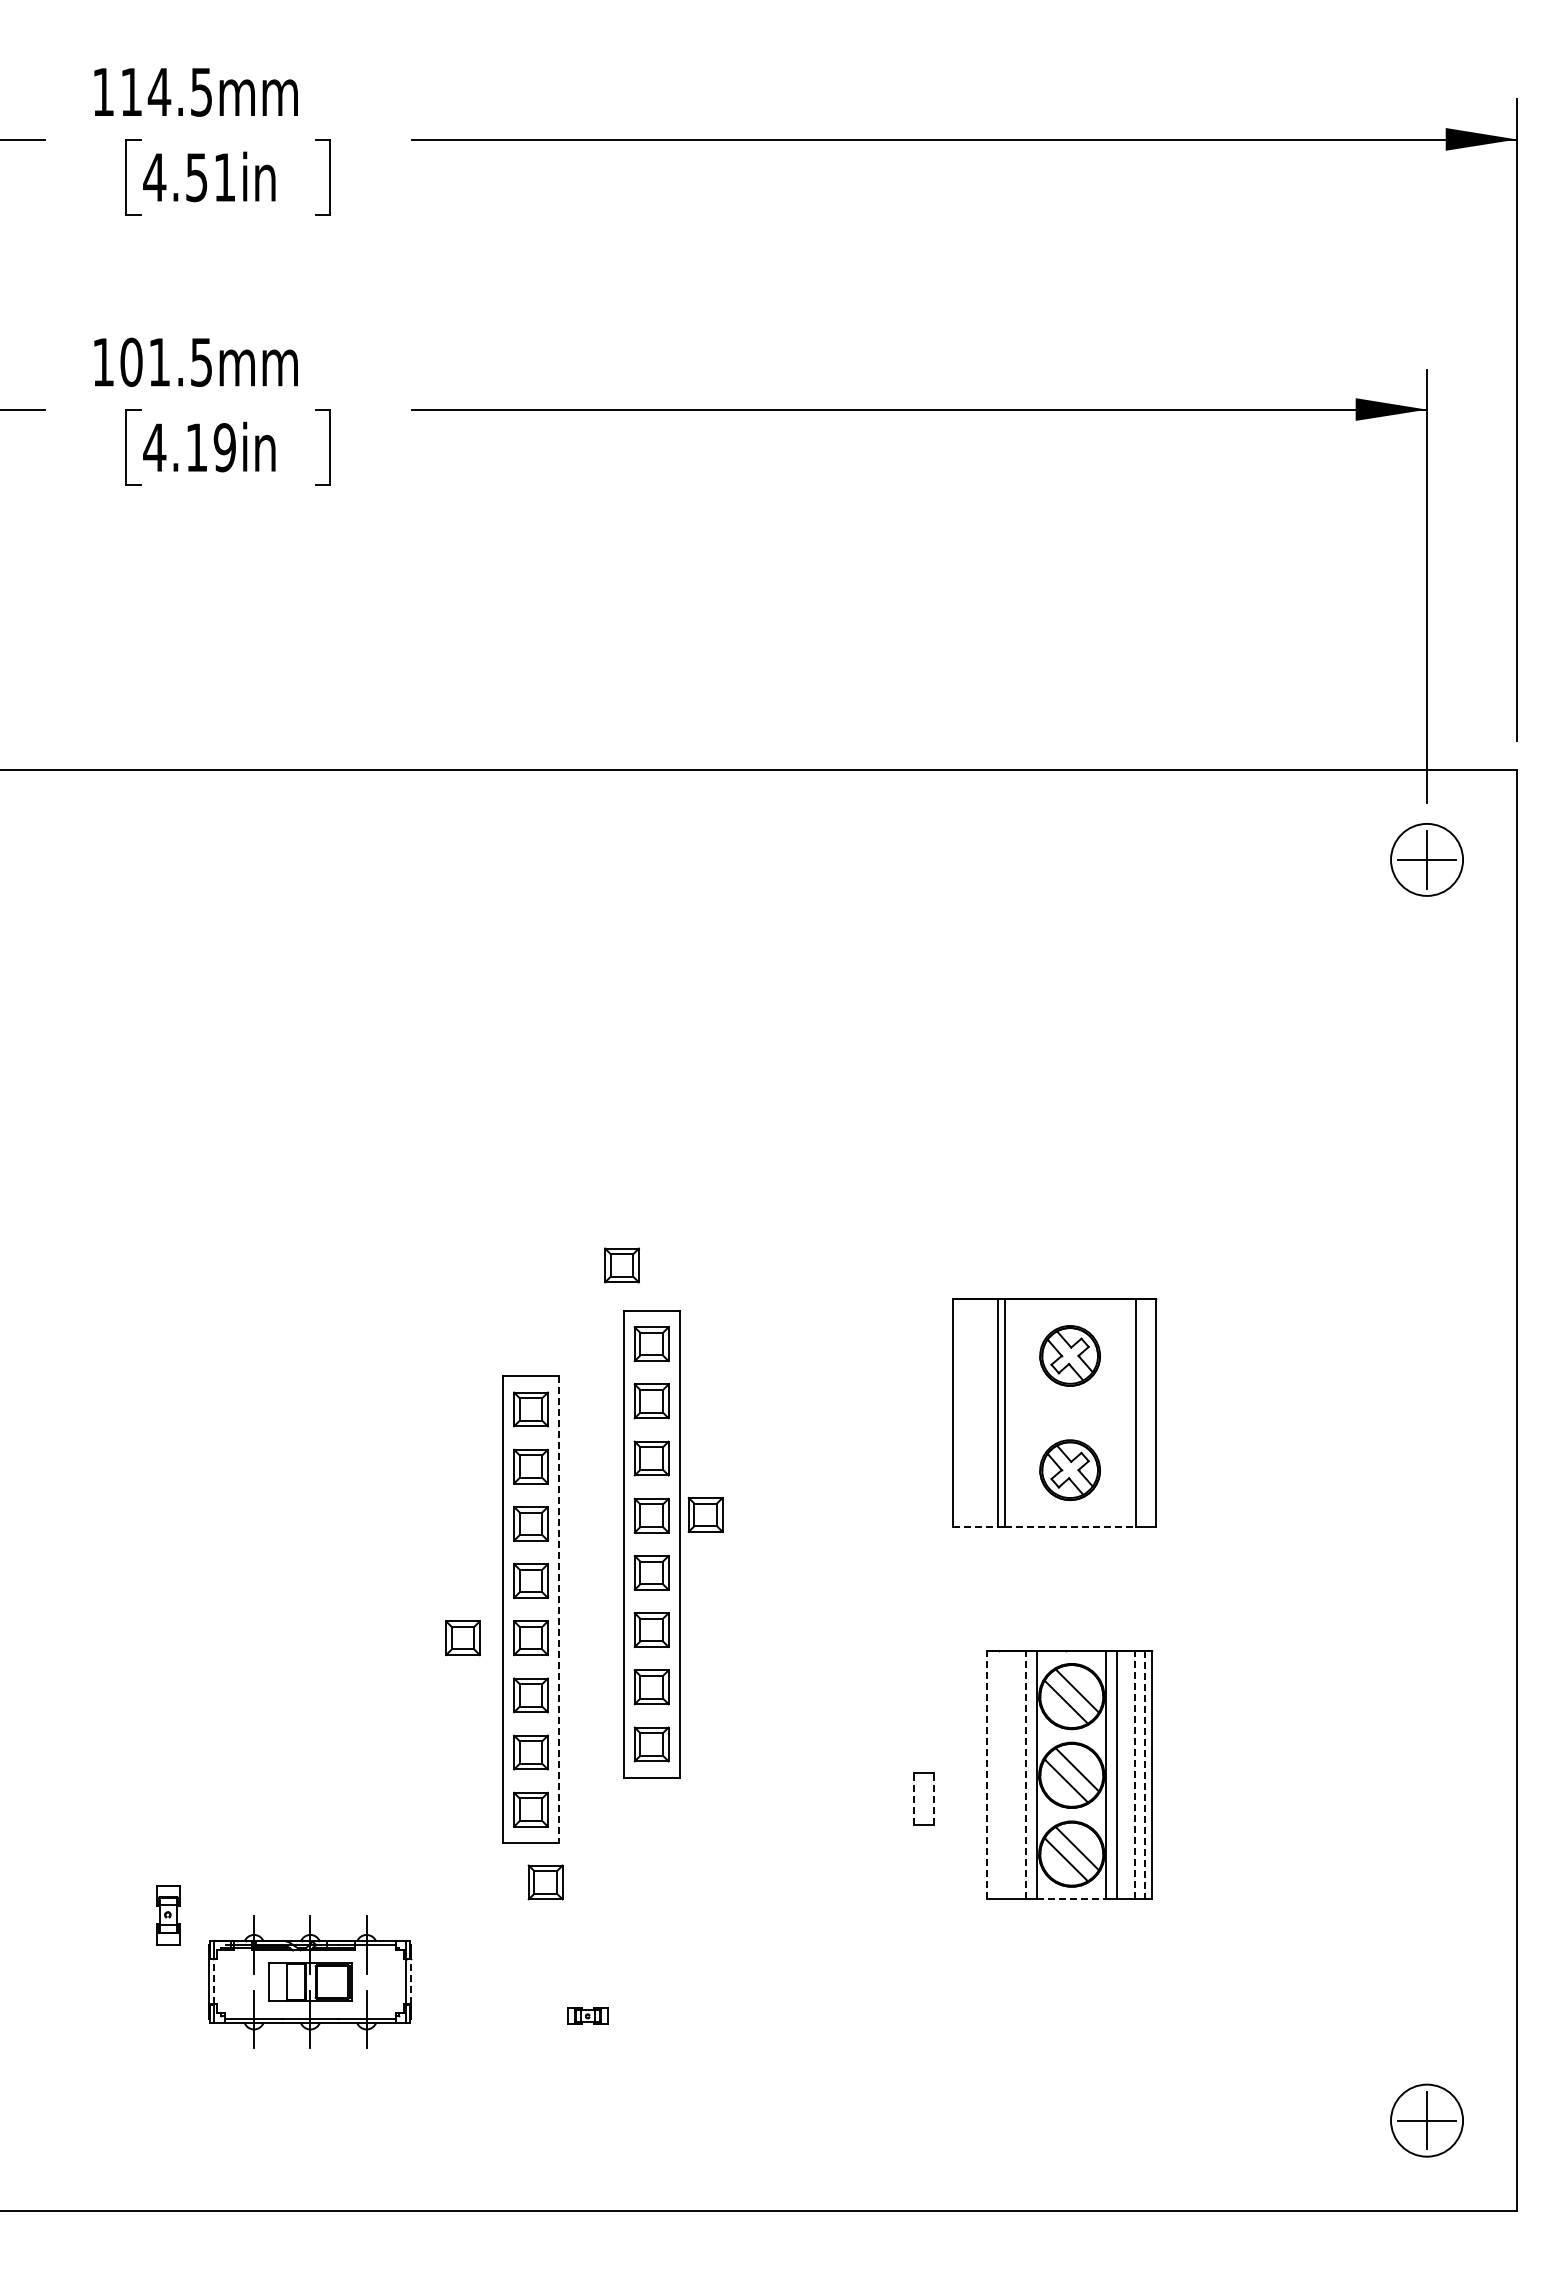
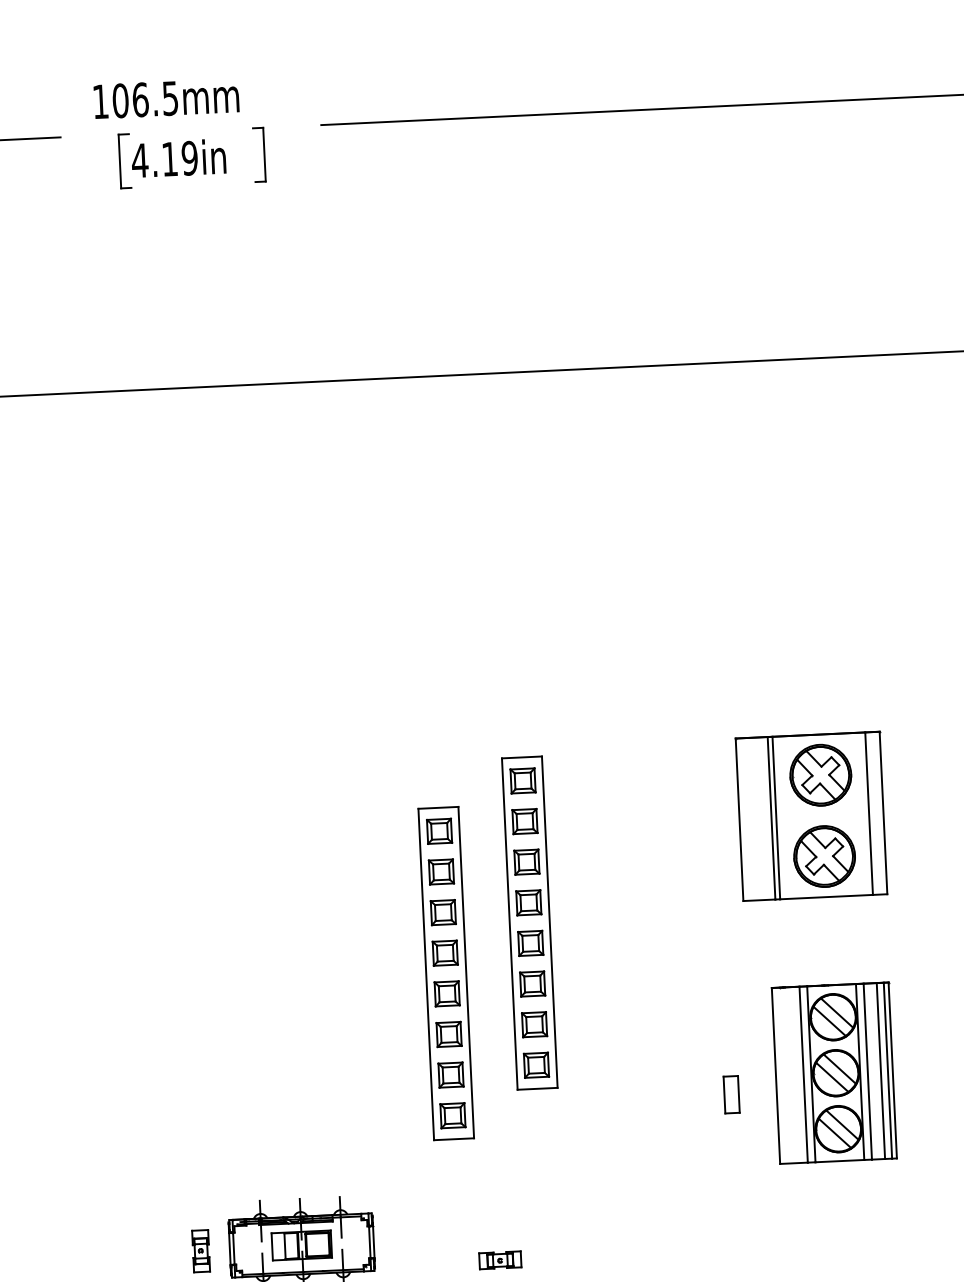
text: (159, 361) -> (140, 99), 101.5mm -> 106.5mm
part: (621, 1265) -> (499, 726), removed
part: (1069, 1355) -> (820, 774), size x1.43
part: (1069, 1469) -> (824, 855), size x1.43
part: (705, 1514) -> (567, 900), removed
line: (975, 1527) -> (759, 900), dashed -> solid
line: (1070, 1527) -> (826, 897), dashed -> solid
line: (559, 1610) -> (466, 973), dashed -> solid
part: (462, 1638) -> (398, 996), removed
line: (987, 1775) -> (776, 1076), dashed -> solid
line: (1026, 1775) -> (803, 1074), dashed -> solid
line: (1135, 1775) -> (881, 1071), dashed -> solid
line: (1144, 1775) -> (887, 1070), dashed -> solid
line: (913, 1798) -> (724, 1094), dashed -> solid
line: (934, 1798) -> (739, 1094), dashed -> solid
part: (545, 1882) -> (465, 1166), removed
line: (1071, 1899) -> (839, 1161), dashed -> solid
part: (168, 1915) -> (201, 1251), moved
line: (214, 1981) -> (233, 1248), dashed -> solid
line: (411, 1981) -> (373, 1241), dashed -> solid
part: (587, 2015) -> (499, 1260), size x1.43

